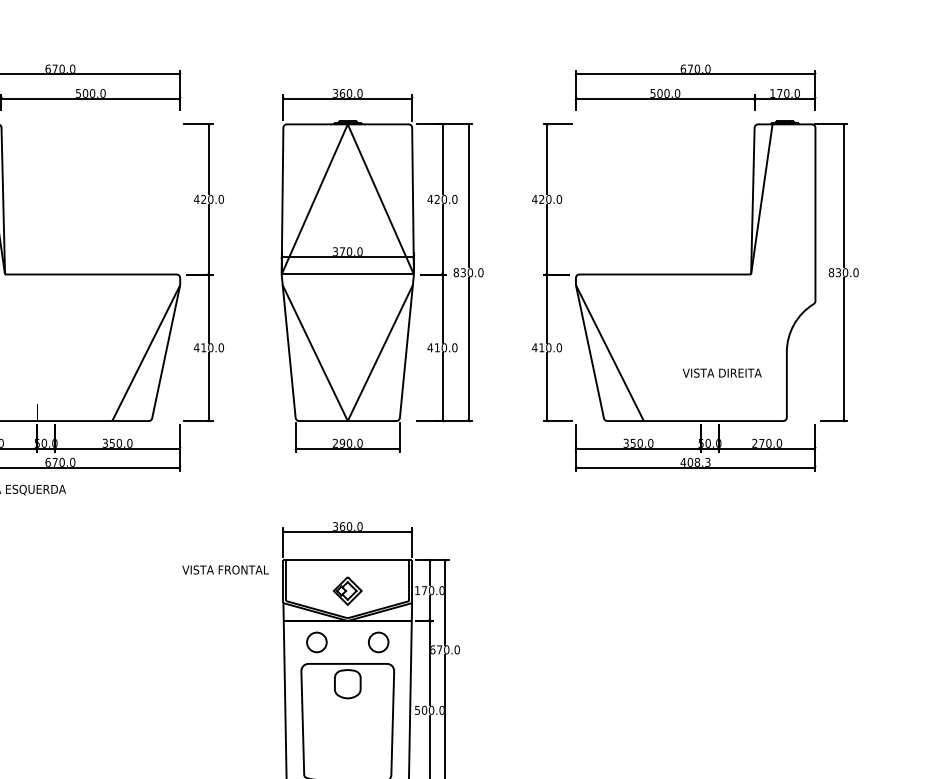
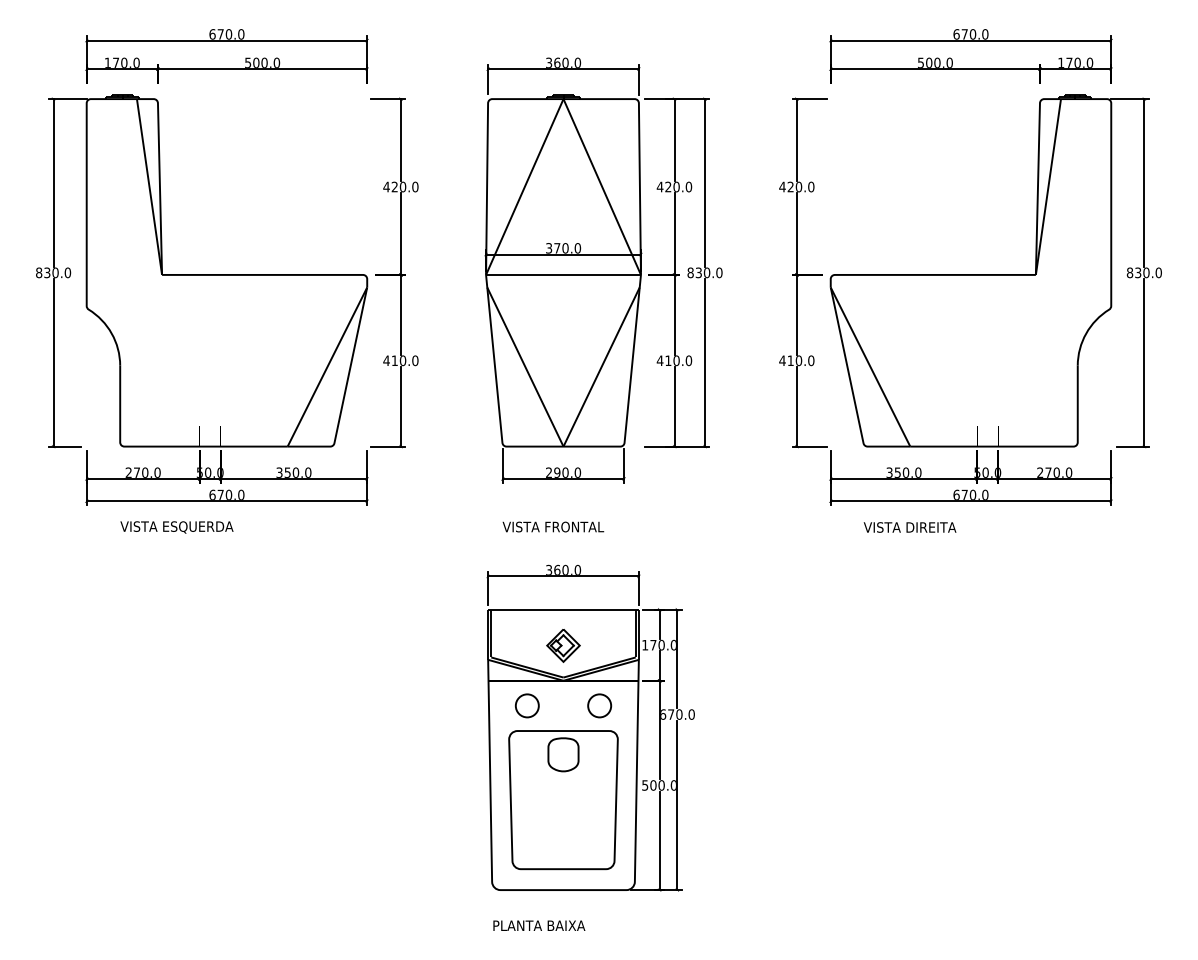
text: (721, 373) -> (909, 527), moved
text: (695, 461) -> (970, 494), 408.3 -> 670.0
text: (225, 569) -> (553, 526), moved

